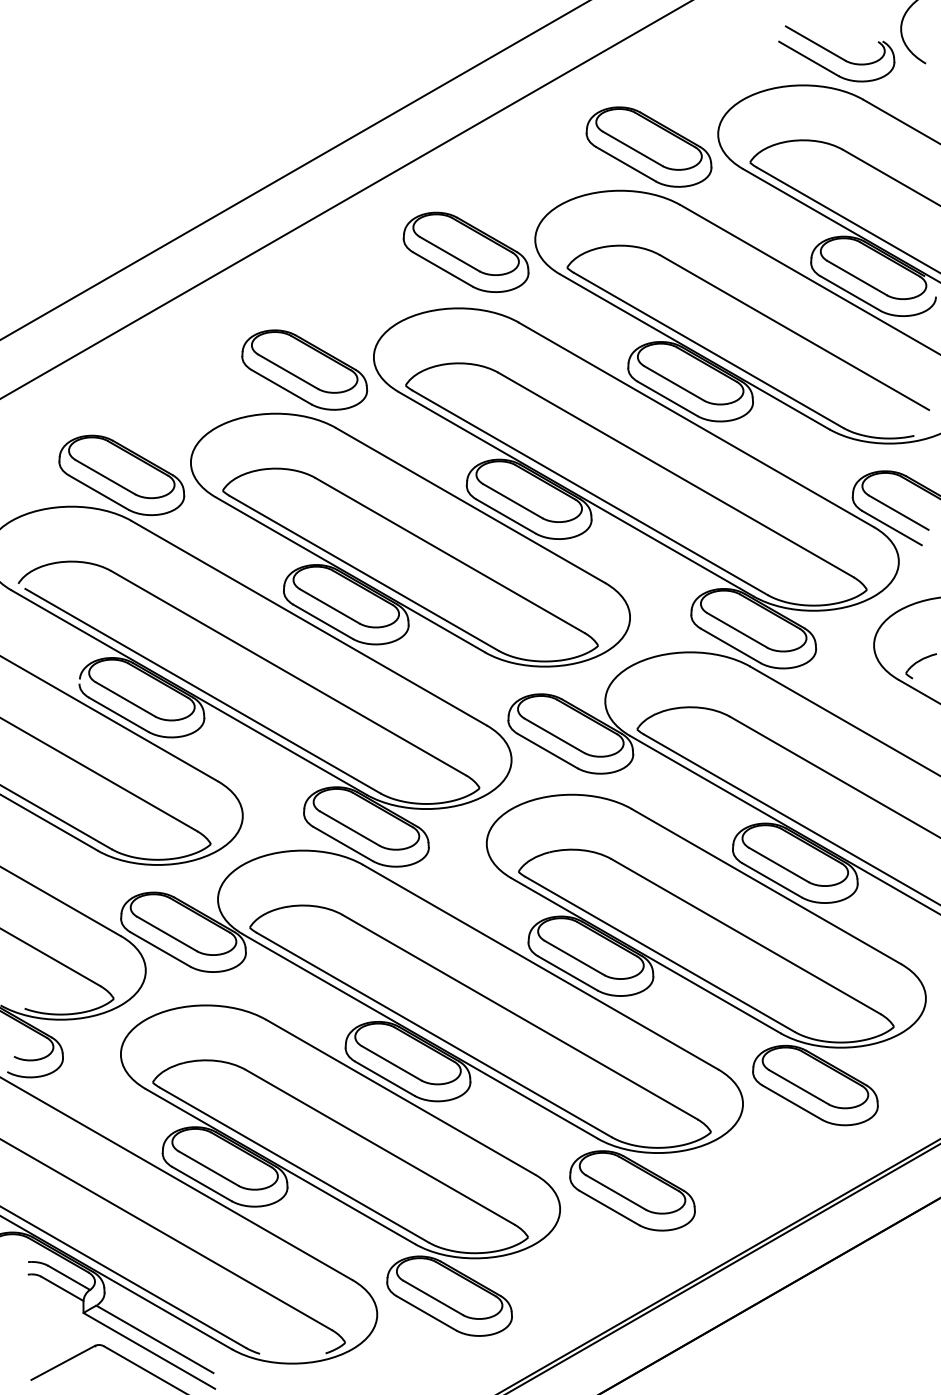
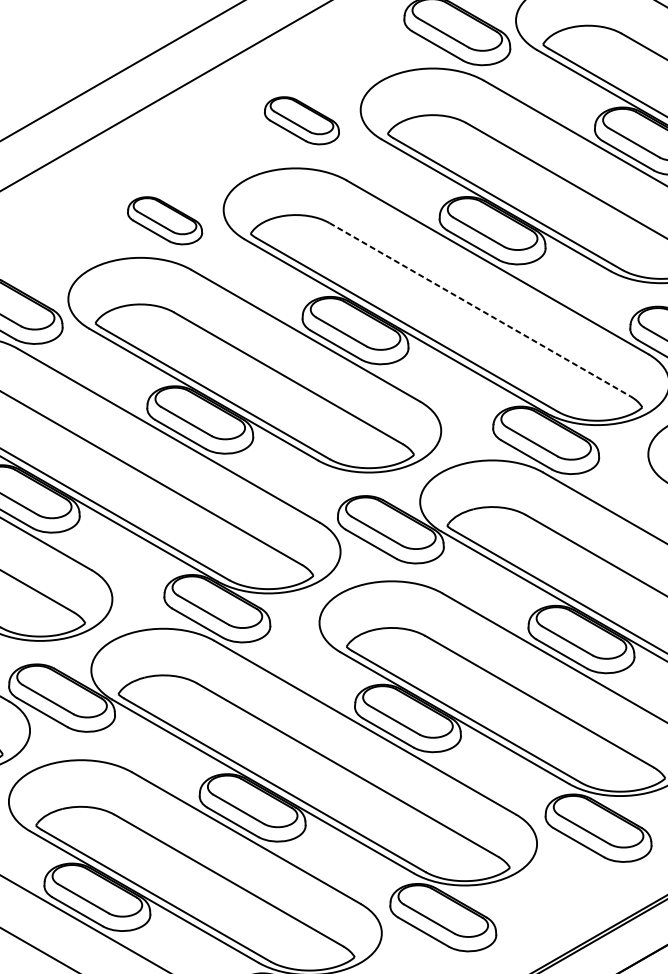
part: (465, 251) -> (301, 120), size x0.7
part: (304, 369) -> (164, 220), size x0.7
line: (675, 474) -> (479, 309), solid -> dashed

